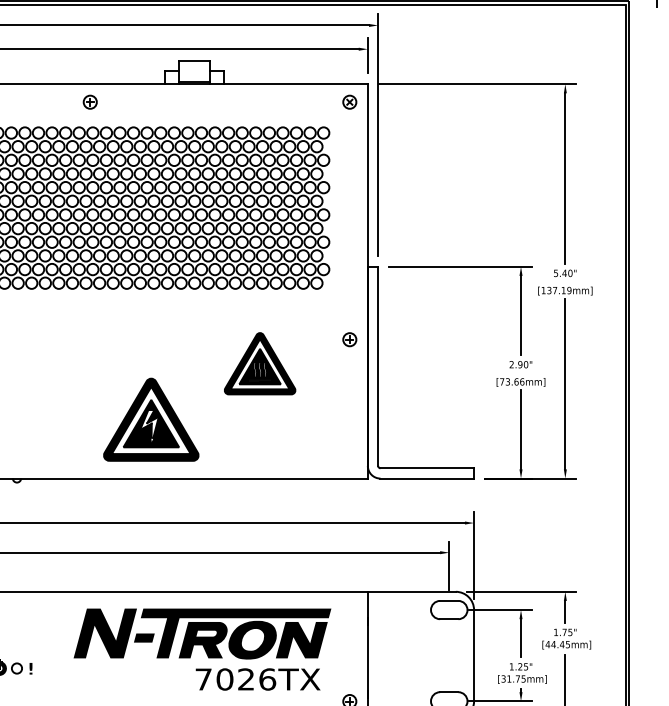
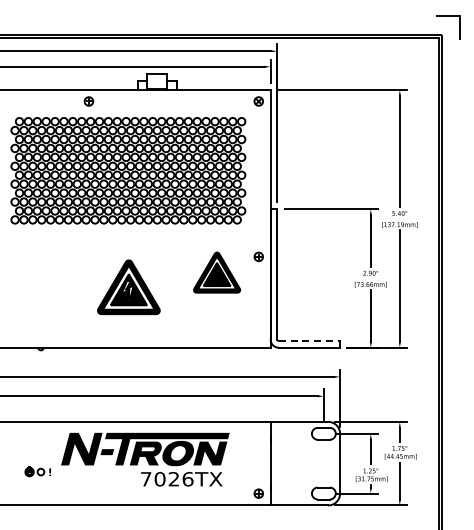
part: (259, 363) -> (216, 272), moved
part: (150, 420) -> (128, 287), moved
line: (427, 468) -> (309, 341), solid -> dashed
text: (202, 649) -> (145, 459), moved

